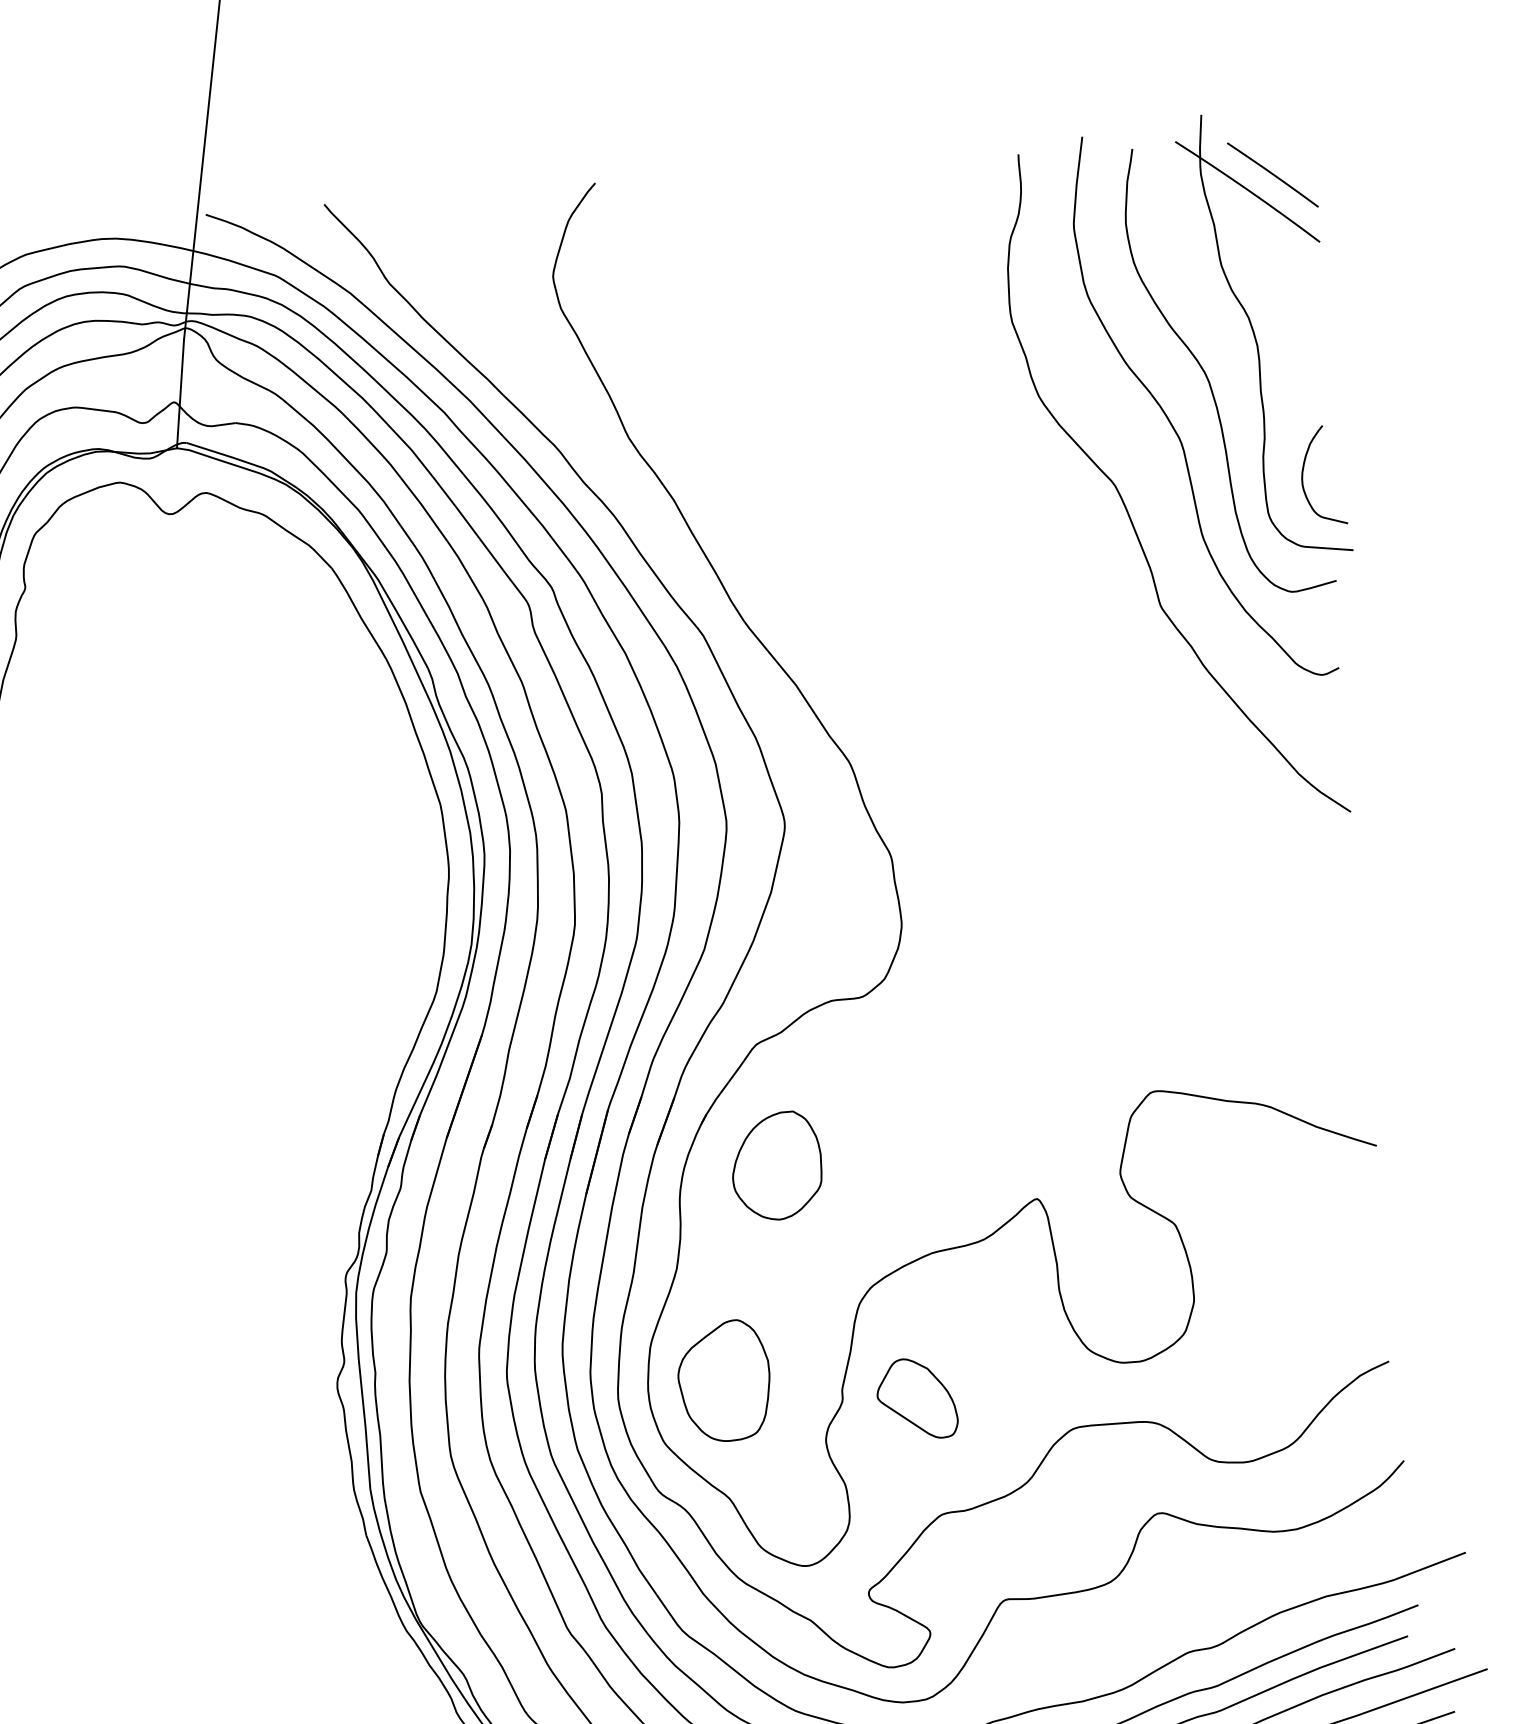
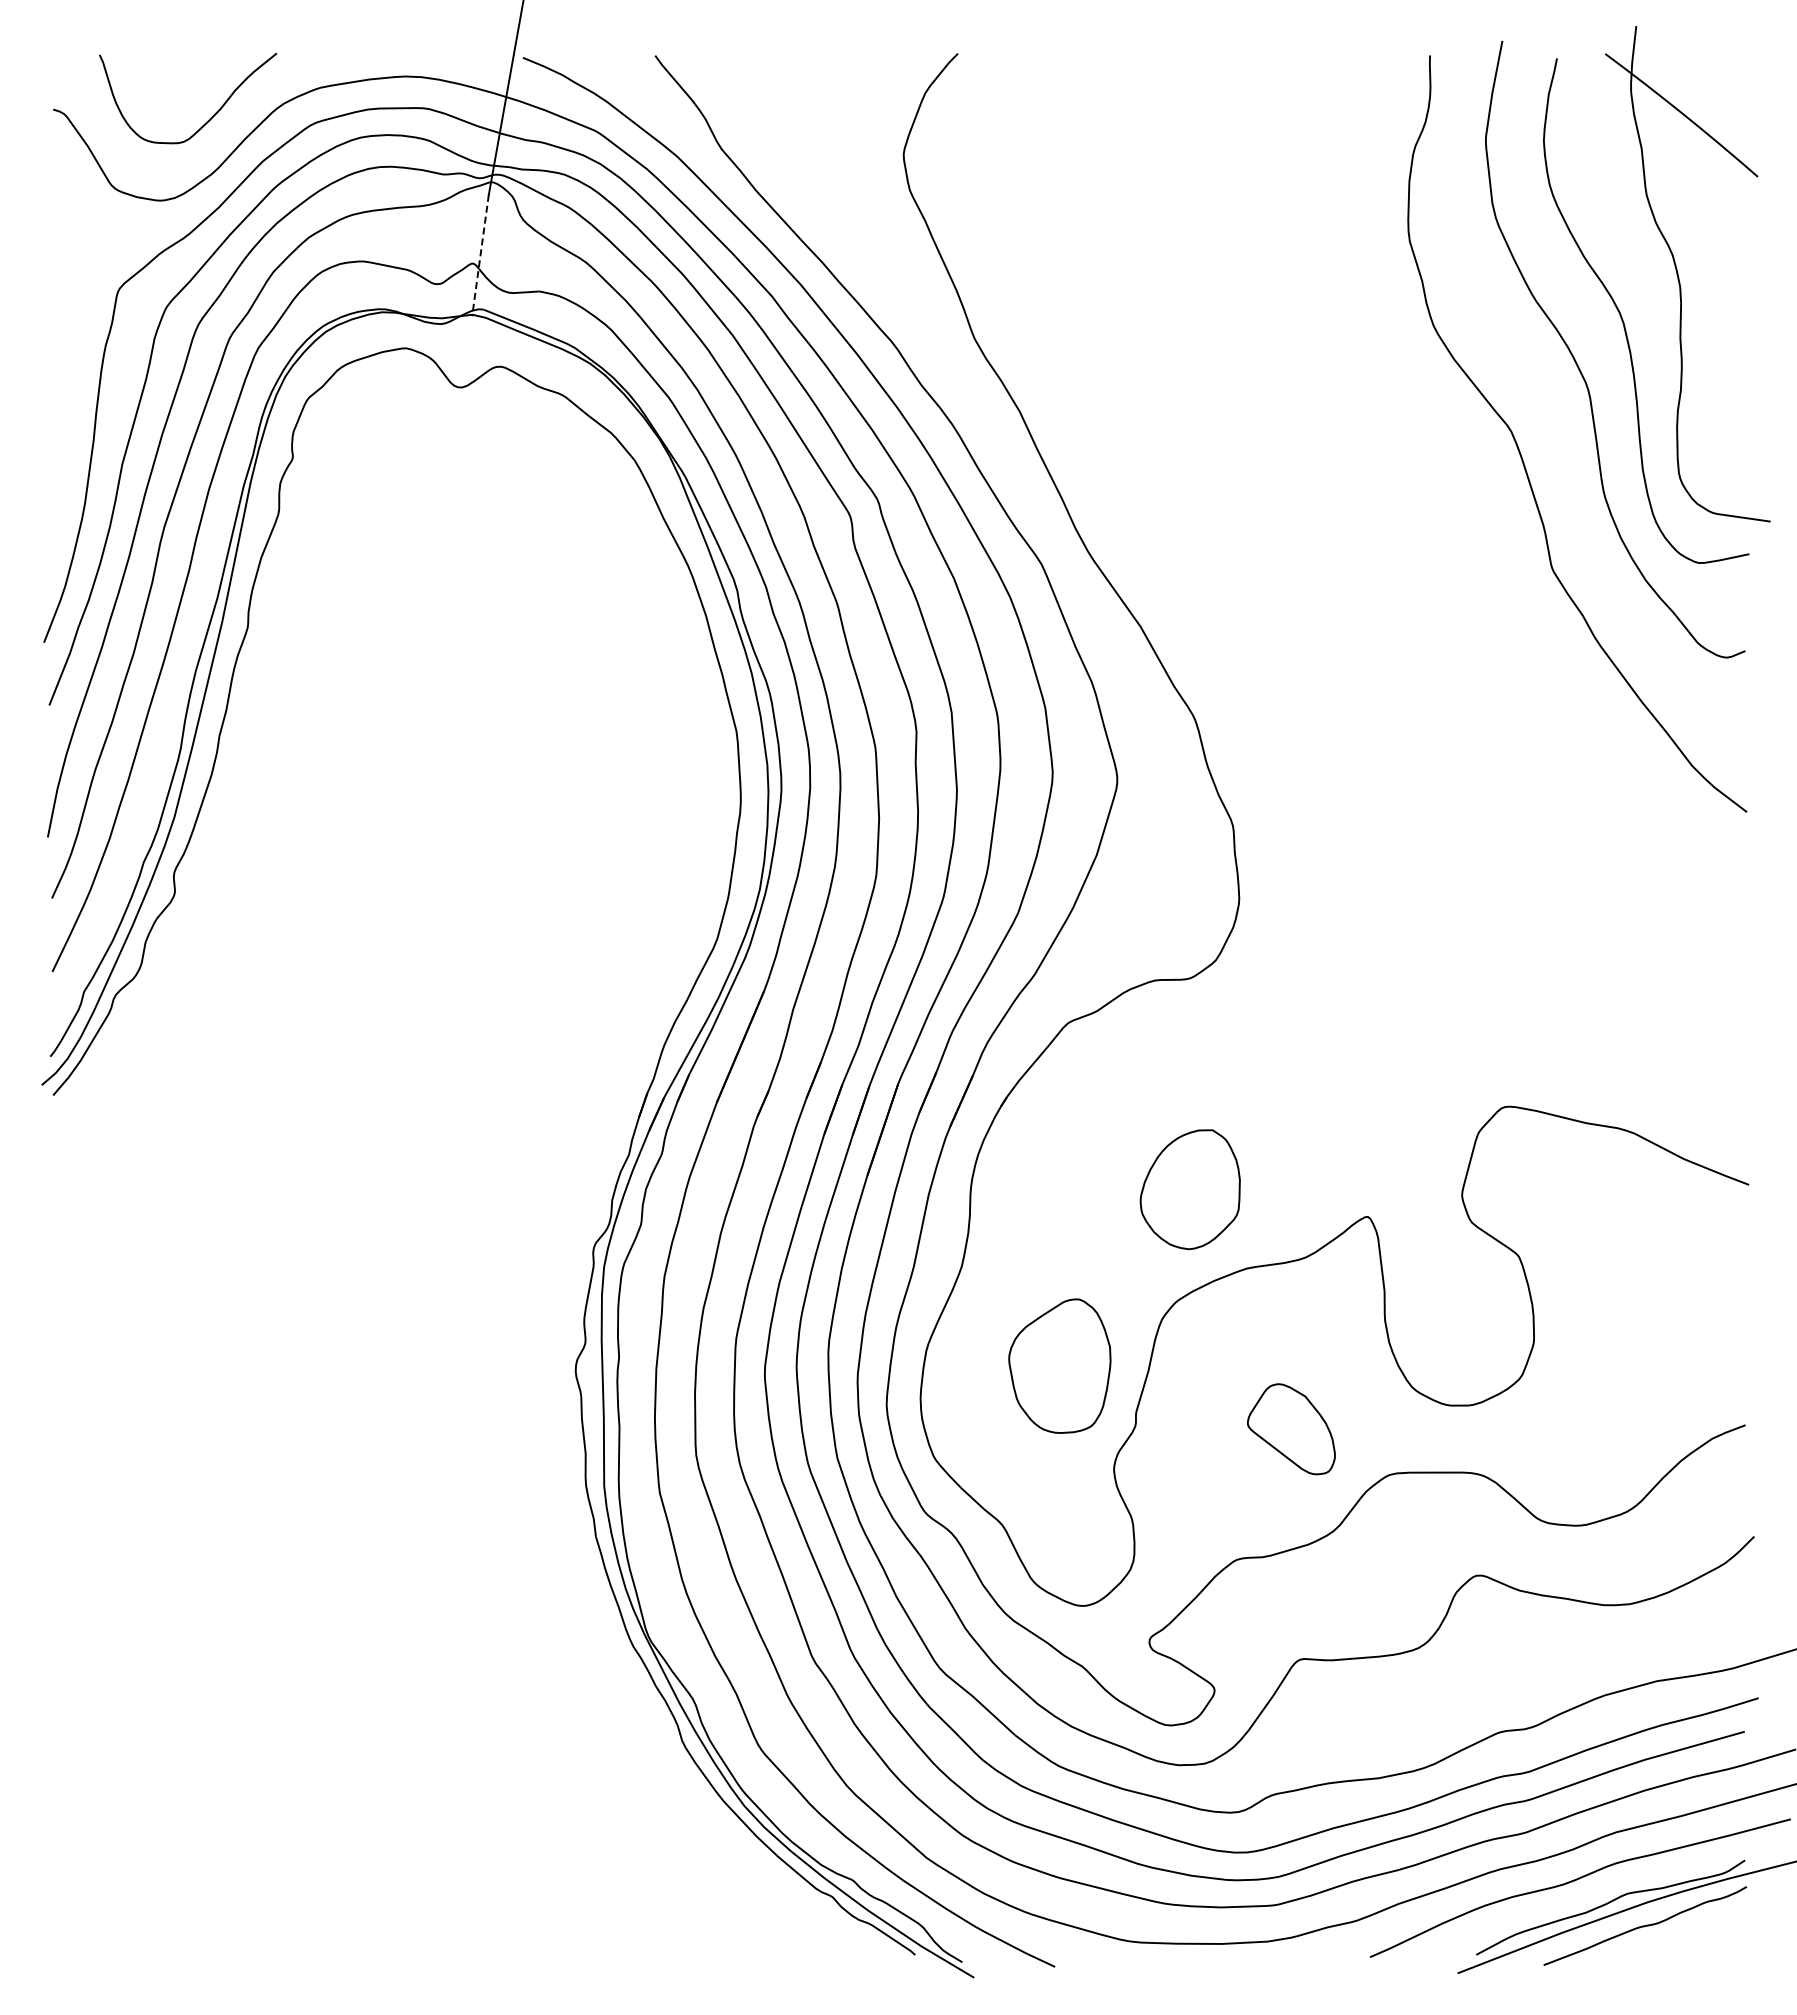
line: (1272, 174) -> (1710, 98), removed
line: (180, 393) -> (480, 254), solid -> dashed
curve: (1303, 471) -> (1721, 430), removed
part: (776, 1166) -> (1189, 1189), moved
part: (723, 1380) -> (1059, 1365), moved
part: (917, 1399) -> (1291, 1429), moved

